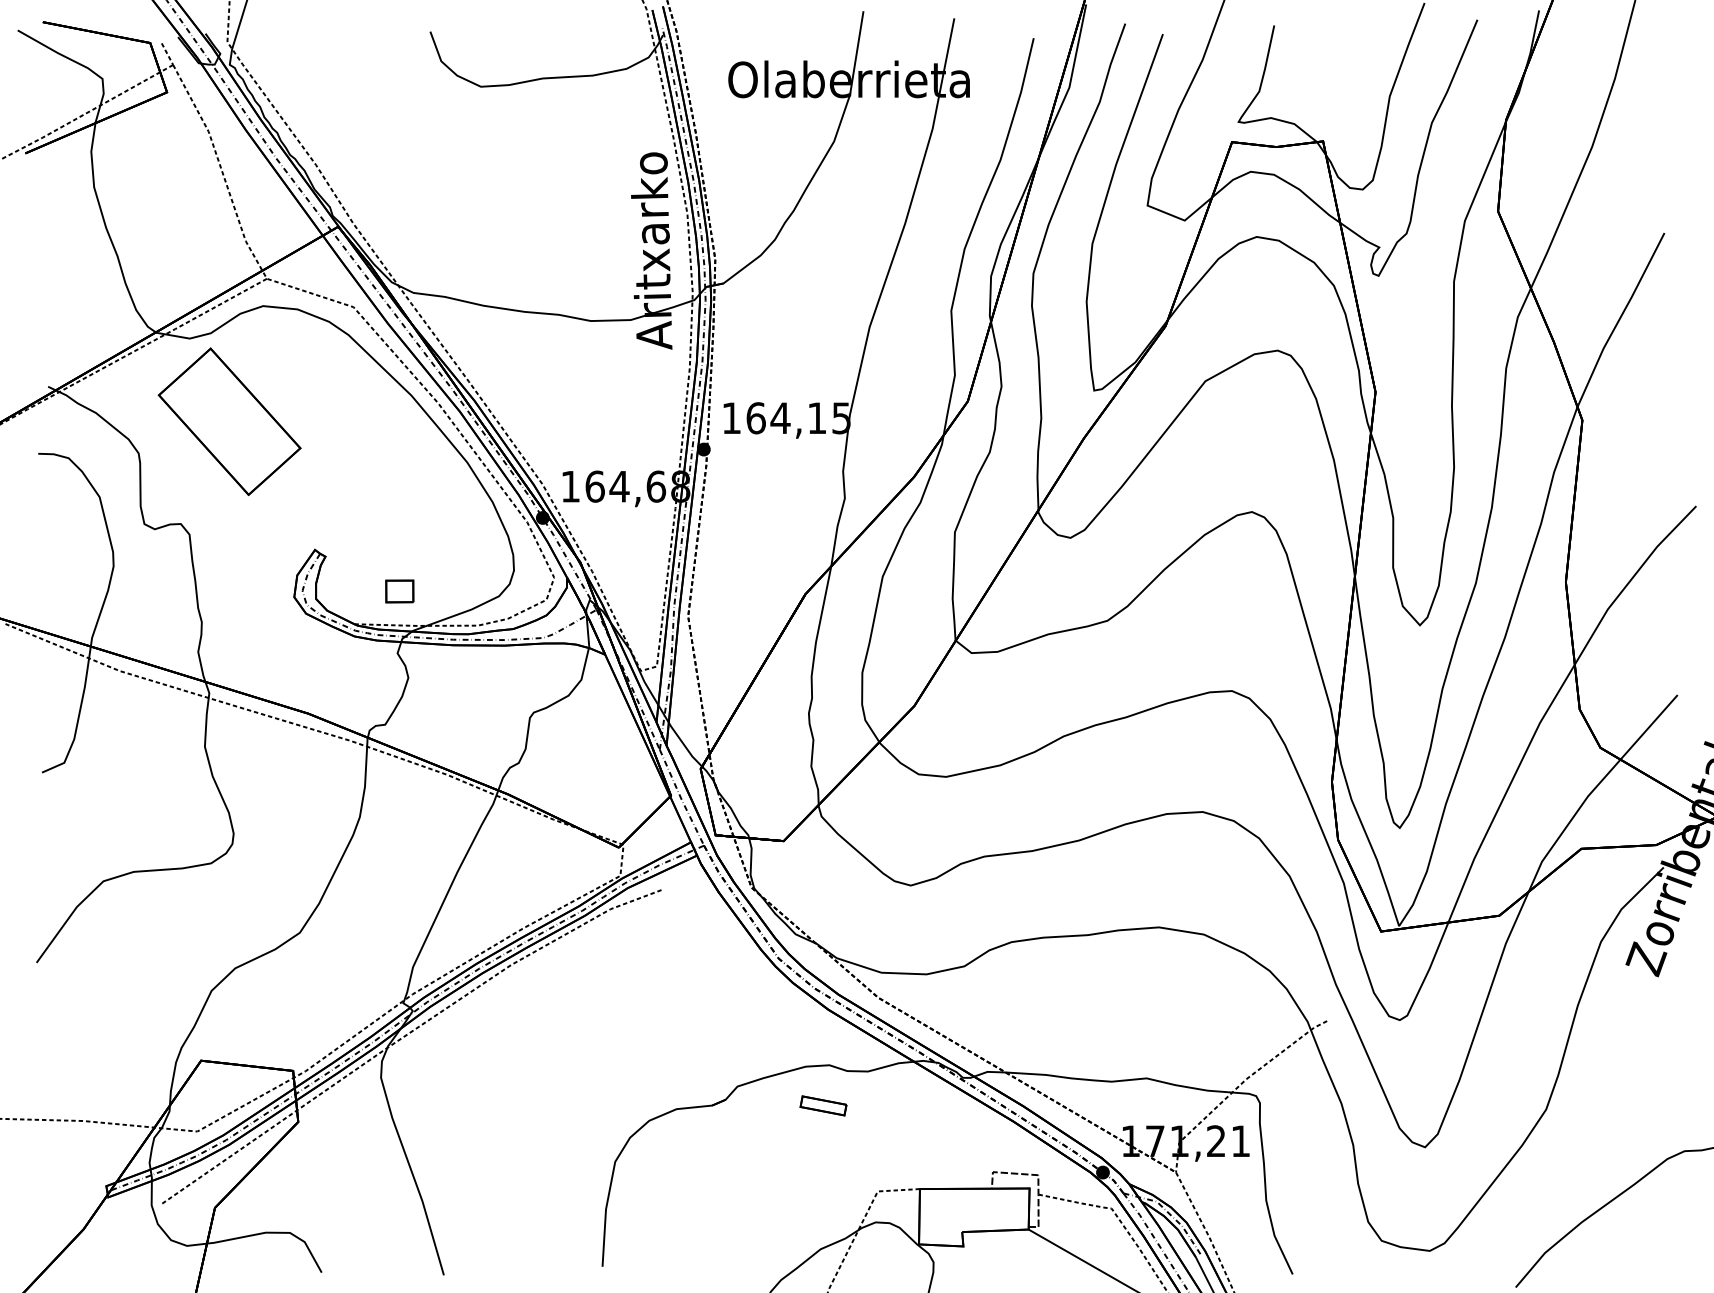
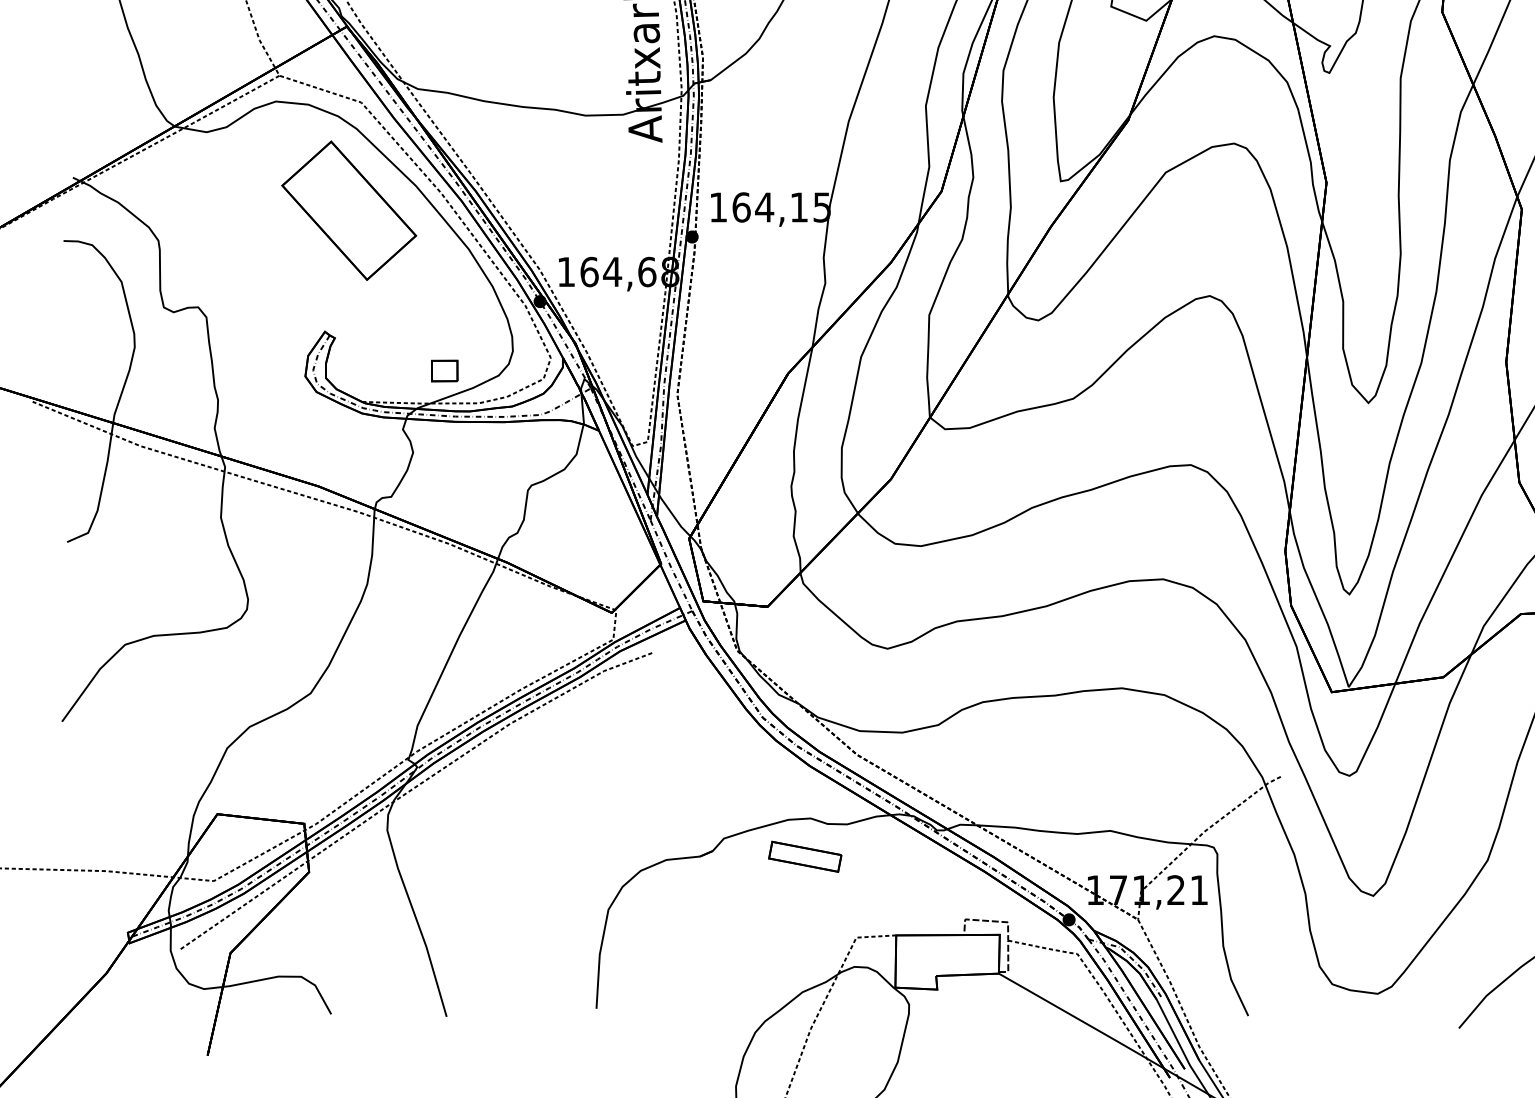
part: (229, 421) -> (349, 210), moved
part: (399, 591) -> (444, 371), moved
part: (823, 1105) -> (805, 856), size x1.67

